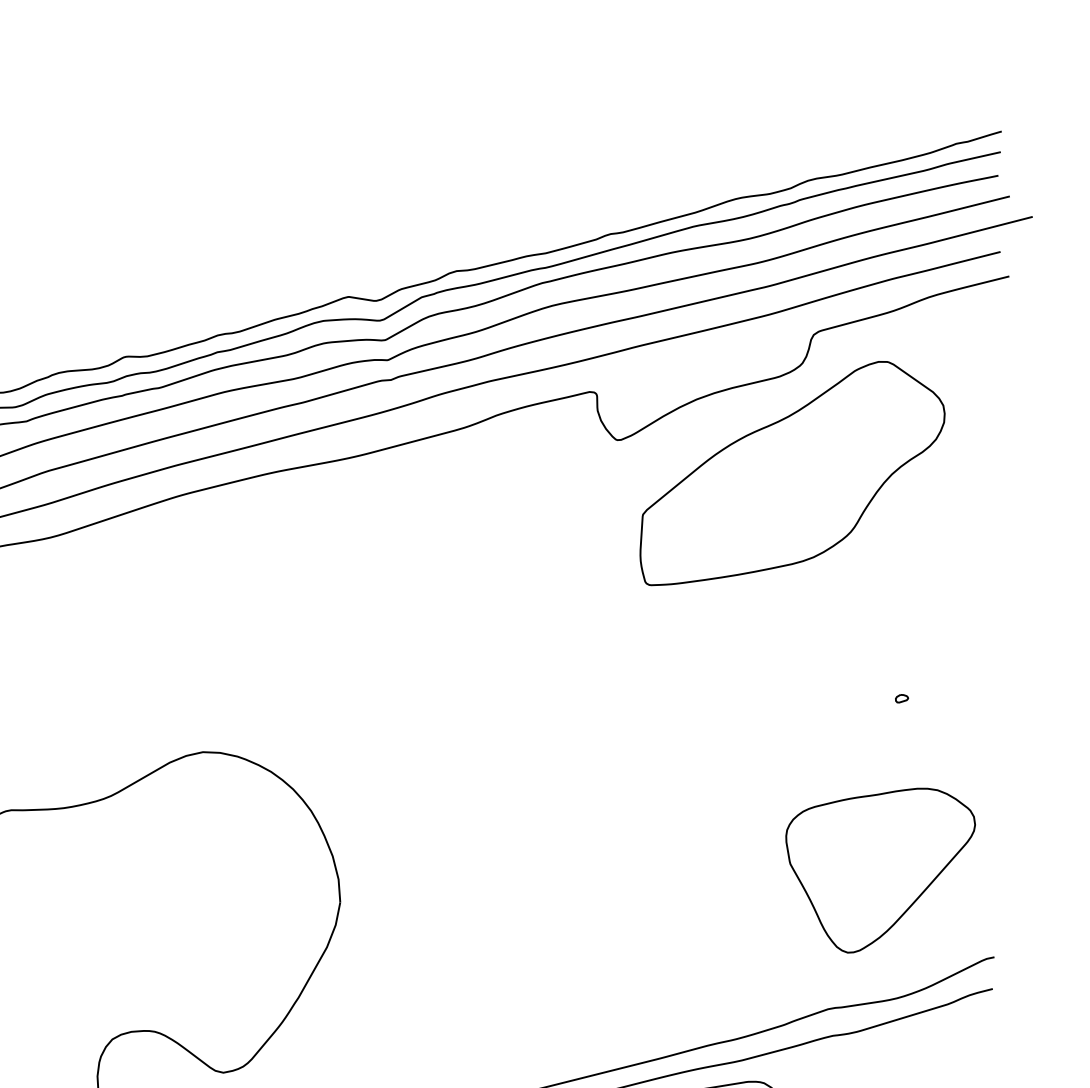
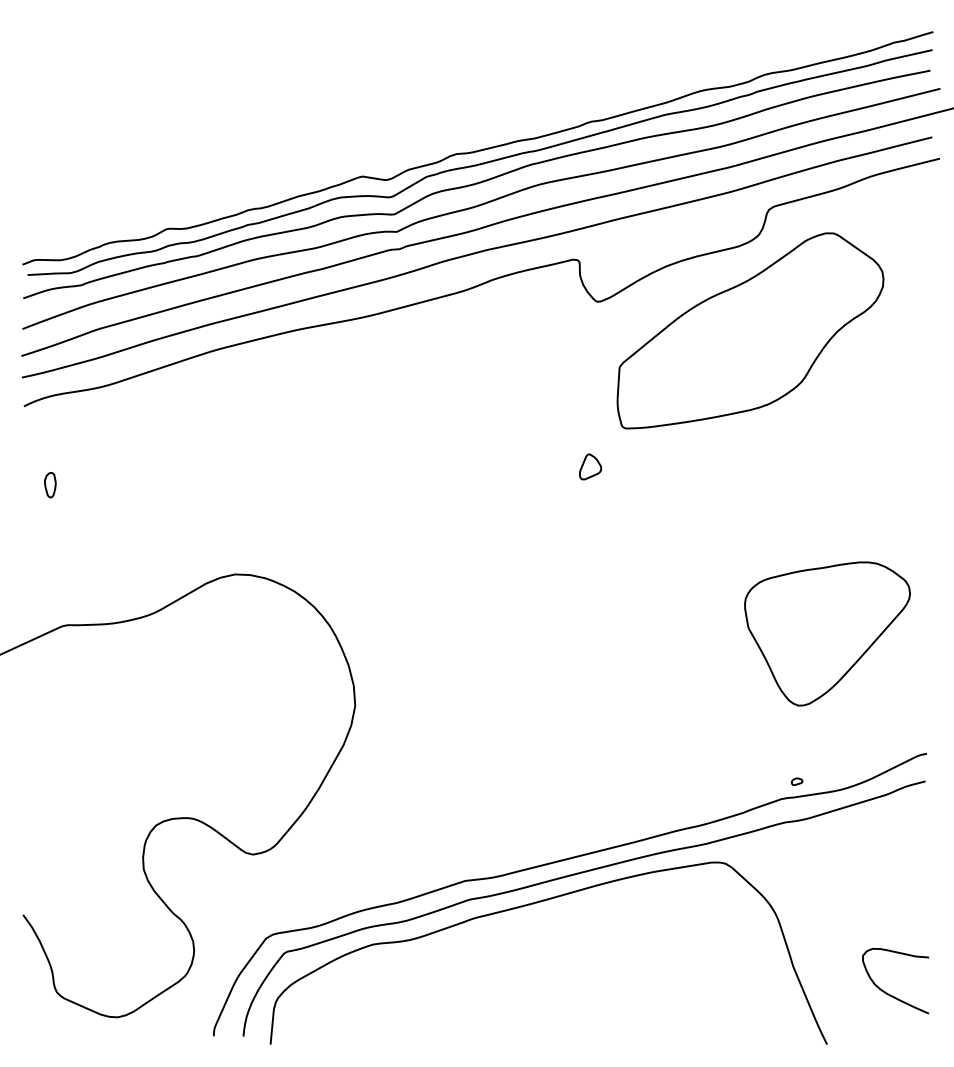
part: (609, 628) -> (590, 466), added
part: (902, 698) -> (797, 781), moved
part: (880, 870) -> (827, 633), moved

